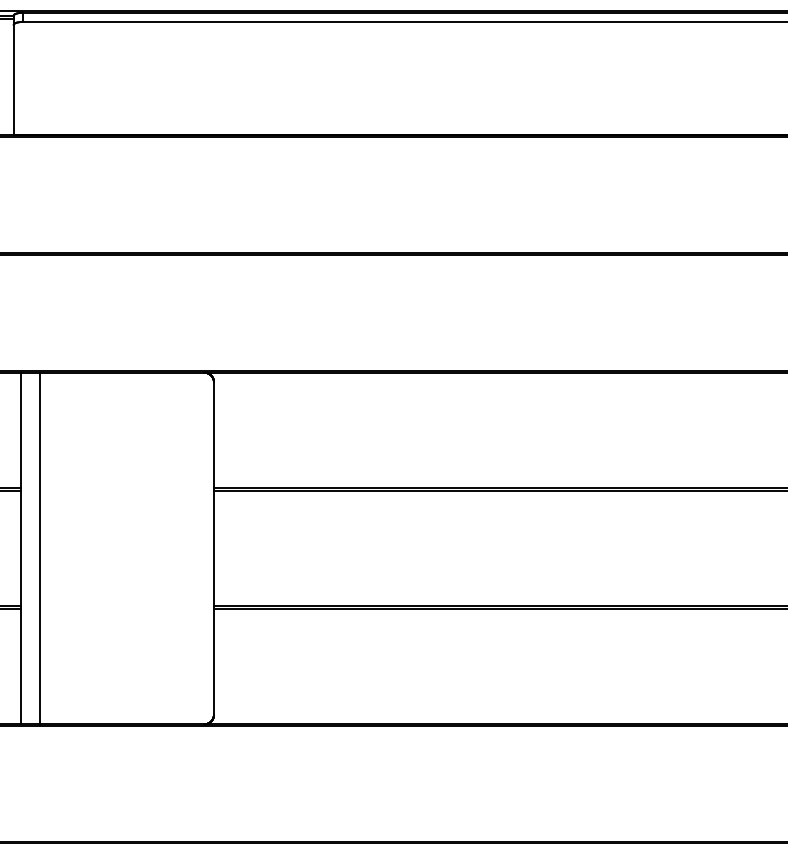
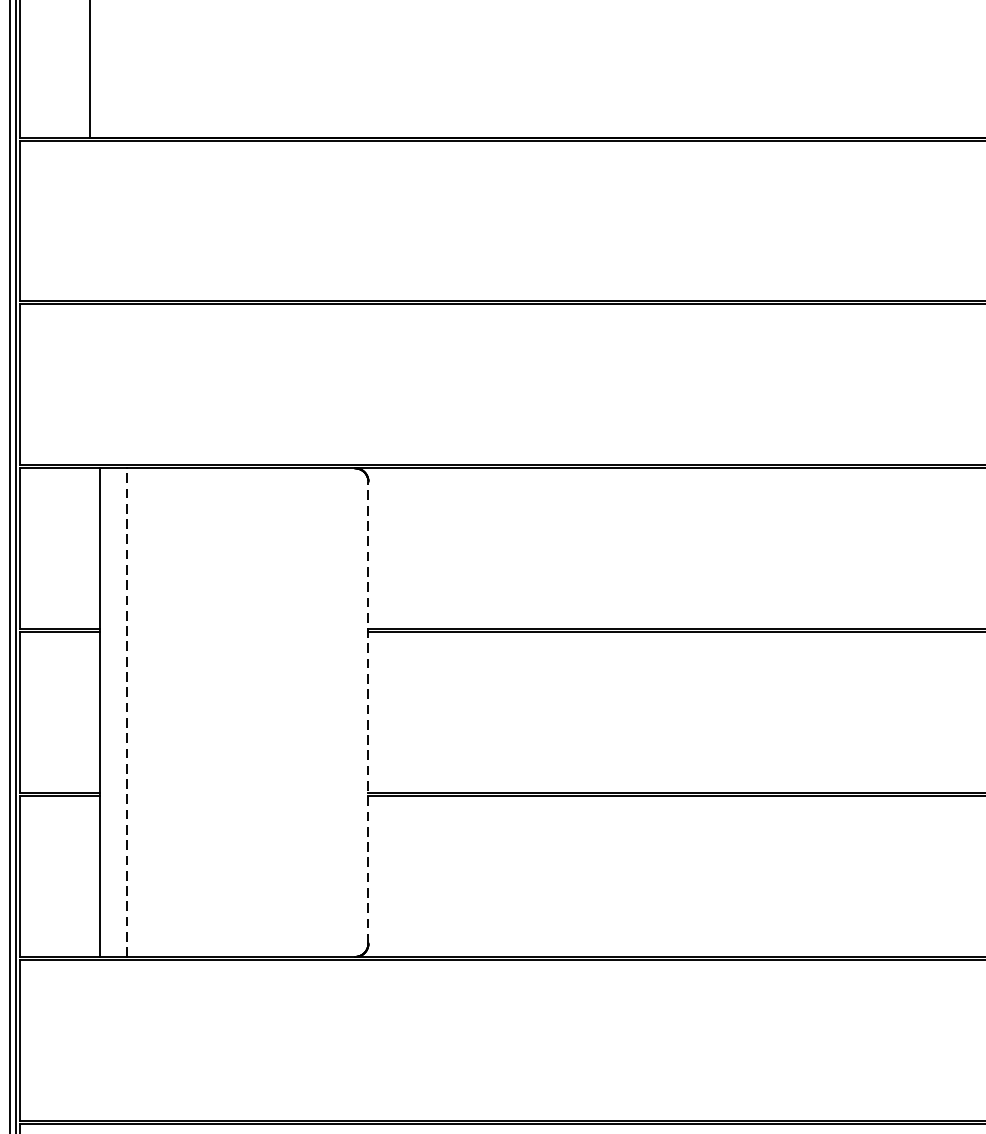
line: (40, 548) -> (127, 712), solid -> dashed
line: (214, 548) -> (369, 712), solid -> dashed

